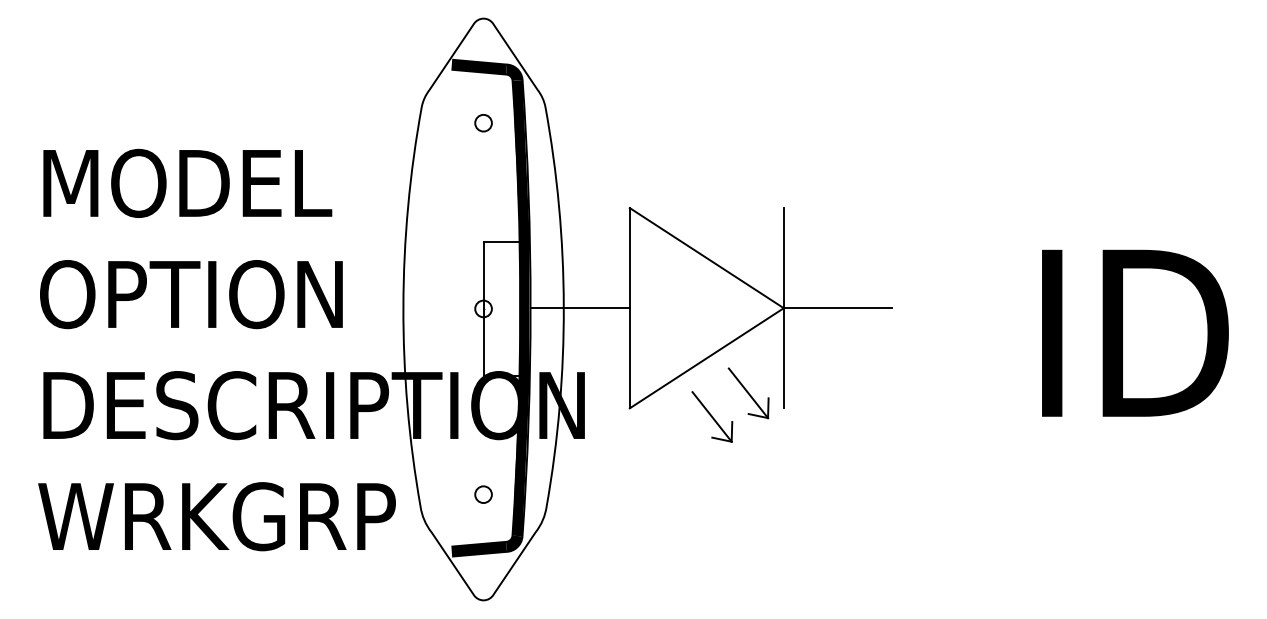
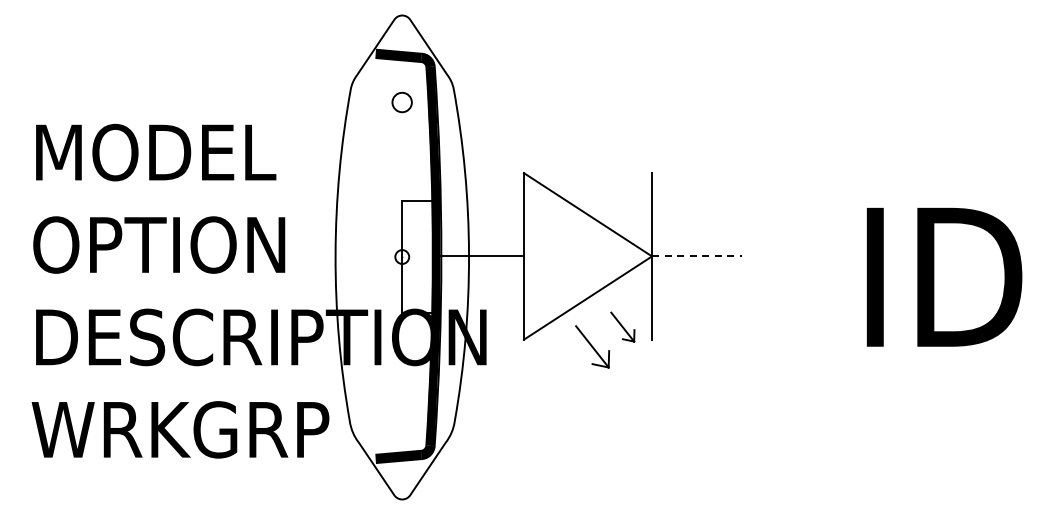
part: (483, 123) -> (402, 102), size x1.4
line: (837, 308) -> (696, 256), solid -> dashed
part: (748, 392) -> (622, 326), size x0.7
part: (483, 494) -> (402, 411), removed

